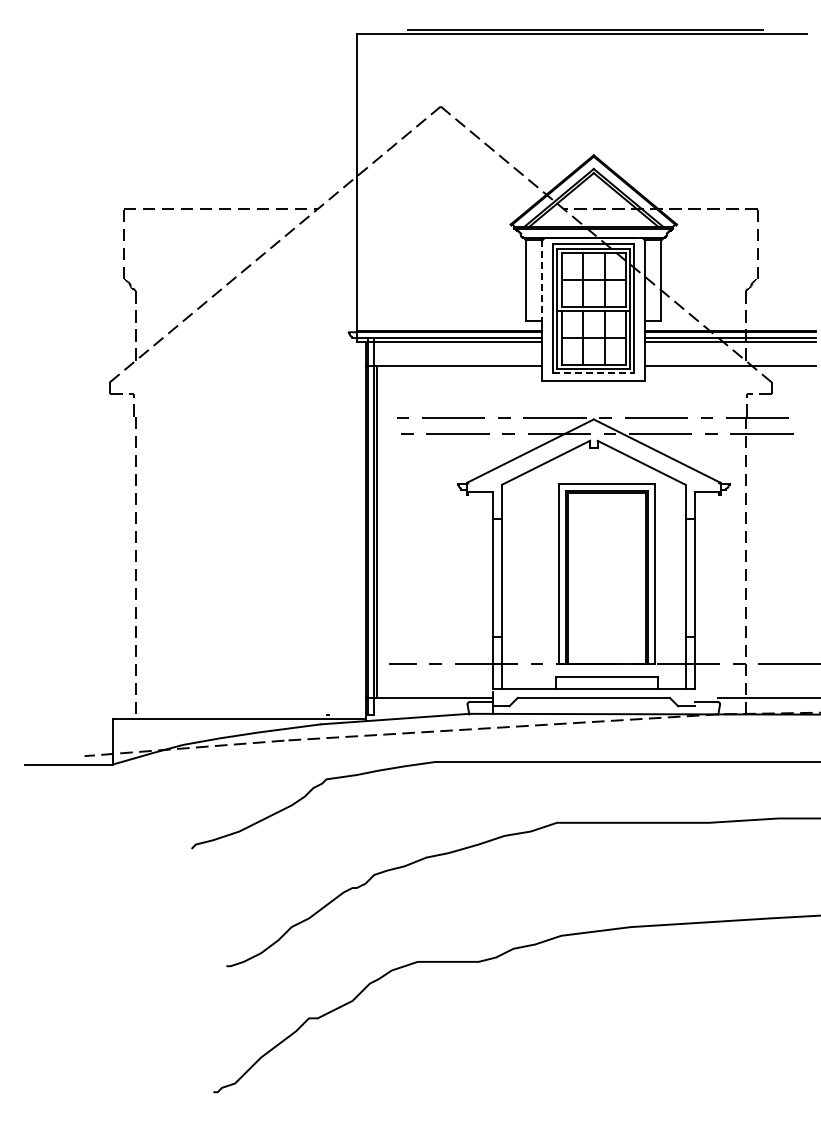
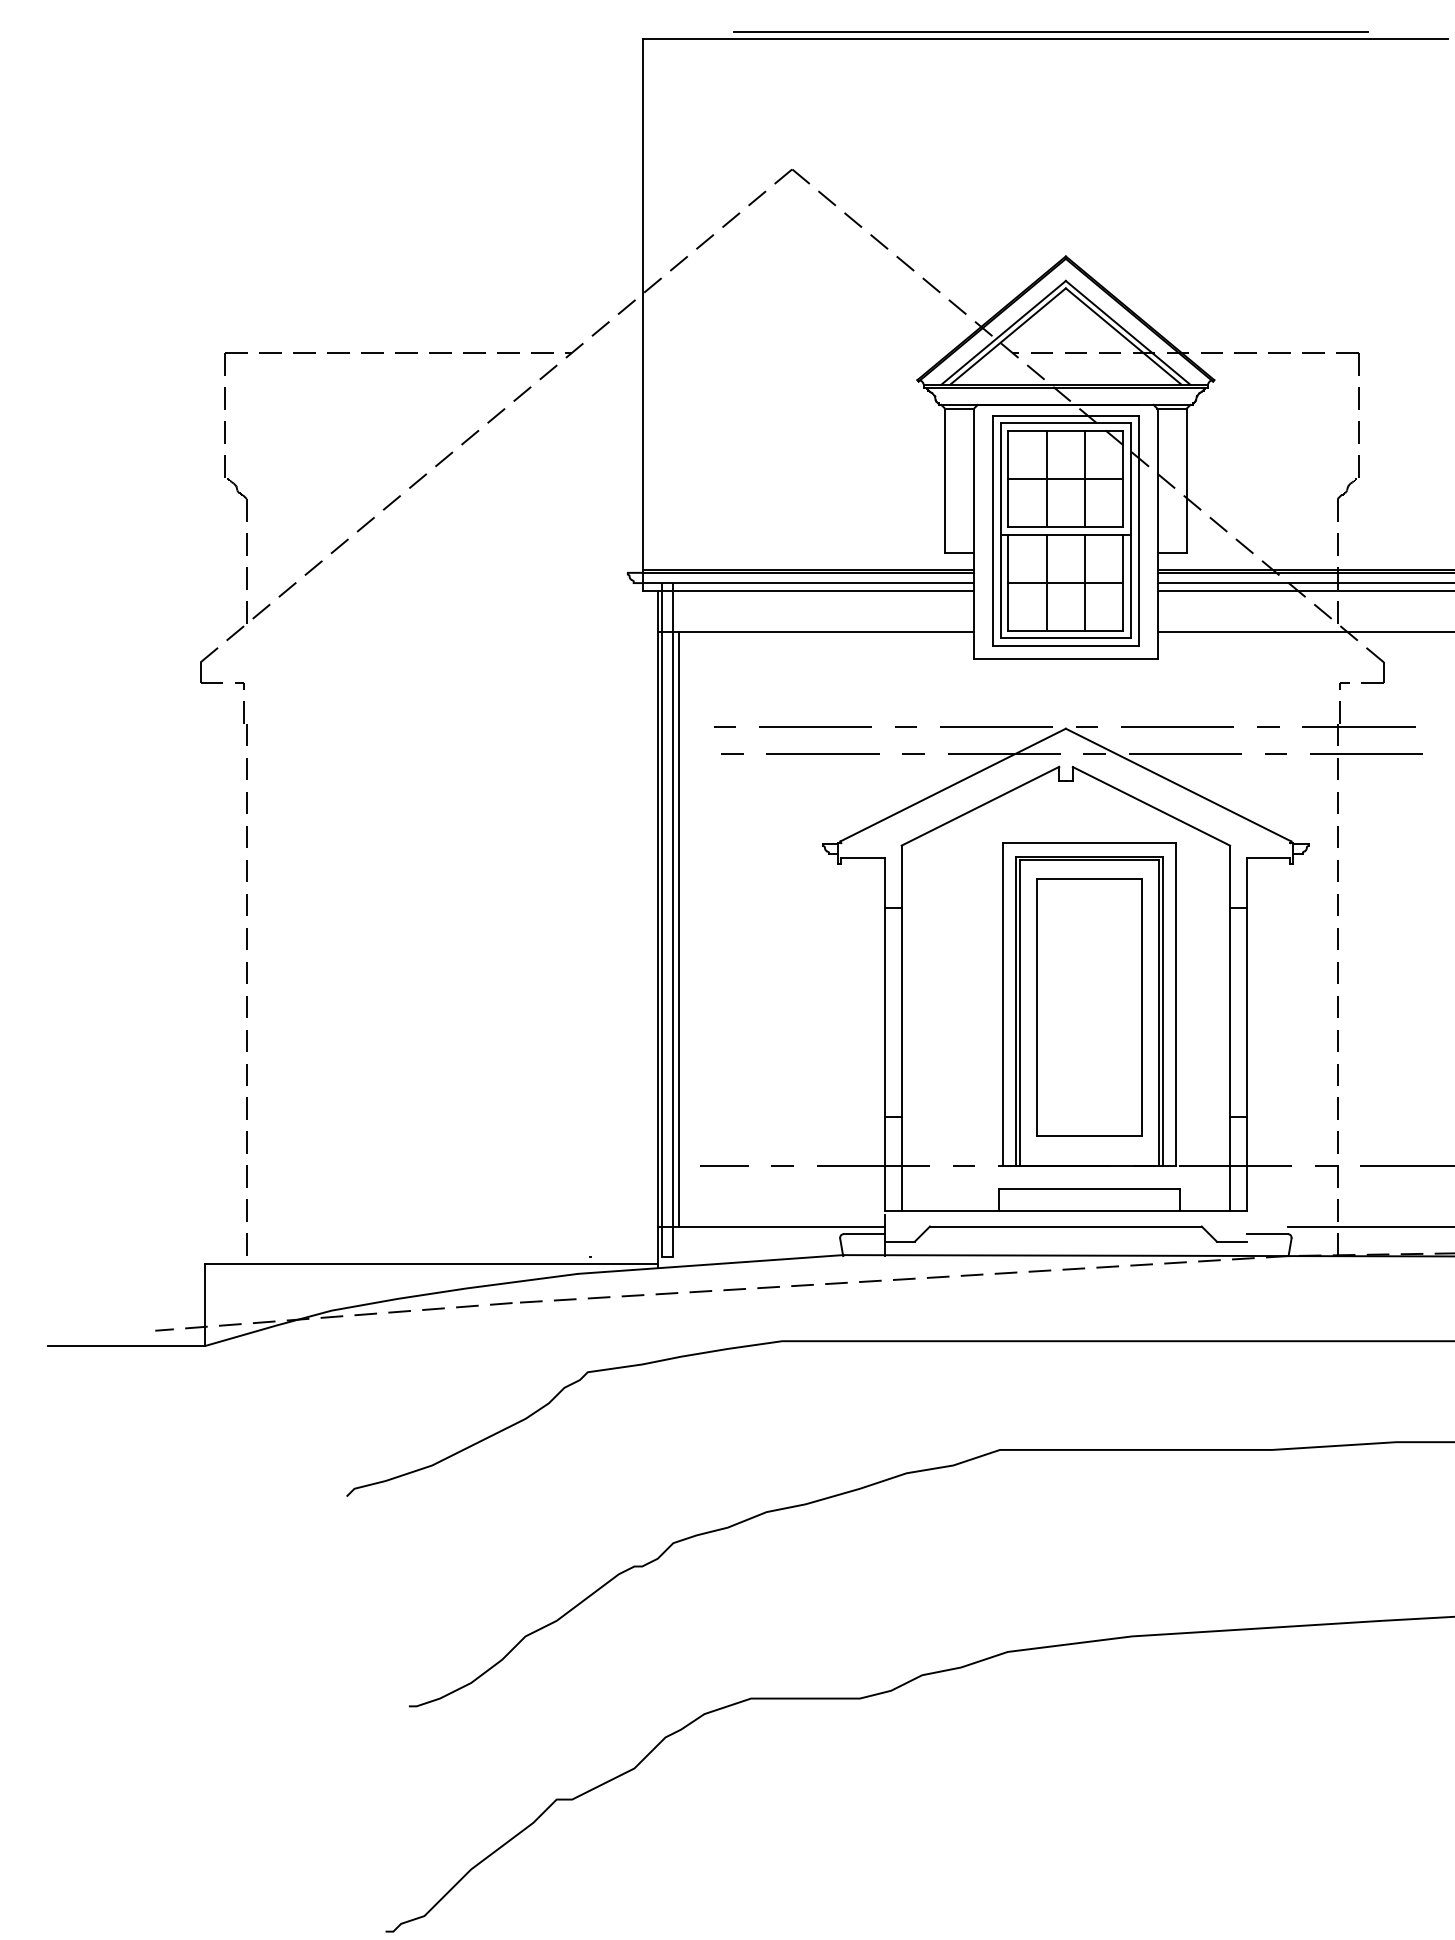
line: (542, 281) -> (974, 482), dashed -> solid
line: (593, 373) -> (1065, 646), dashed -> solid
part: (606, 575) -> (1088, 1007), added

